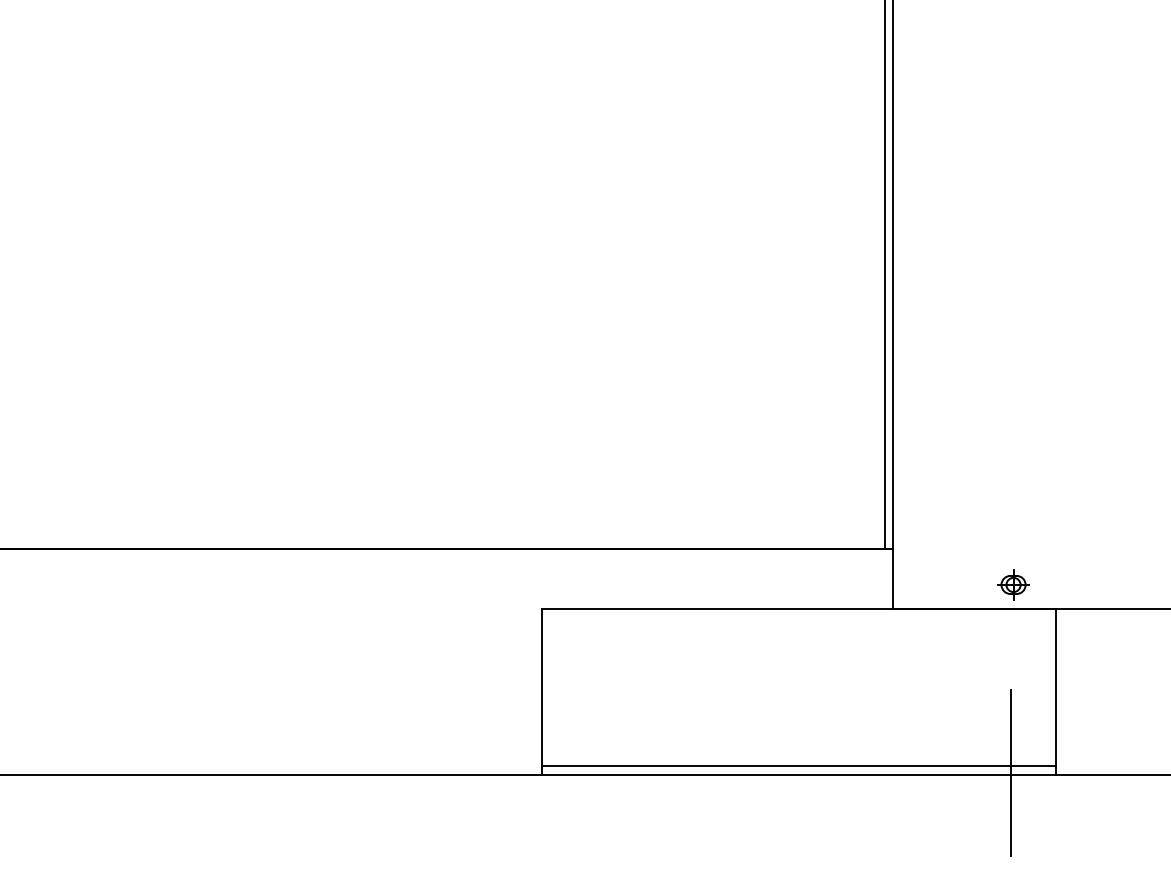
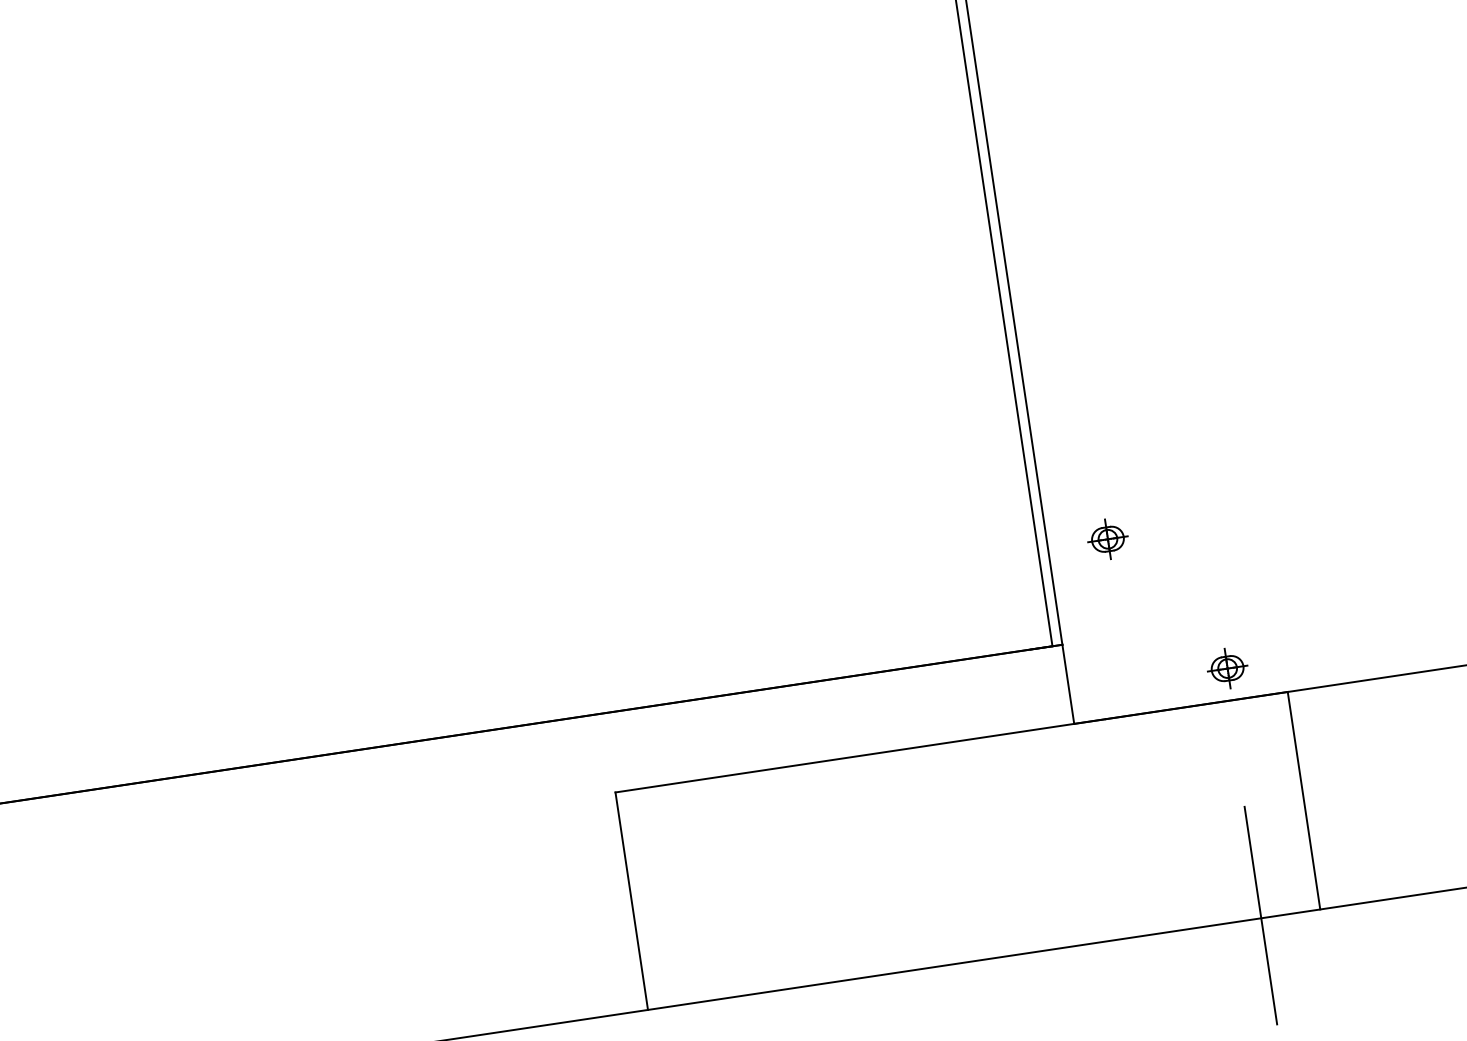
part: (938, 474) -> (1107, 538), added
line: (798, 765) -> (981, 946), removed

